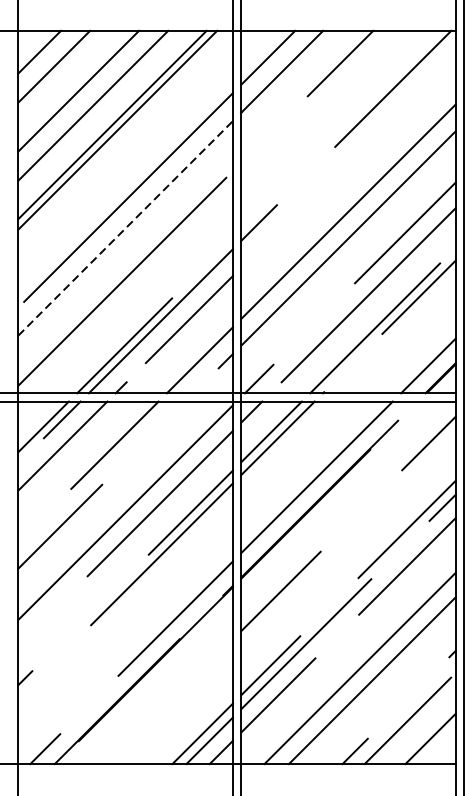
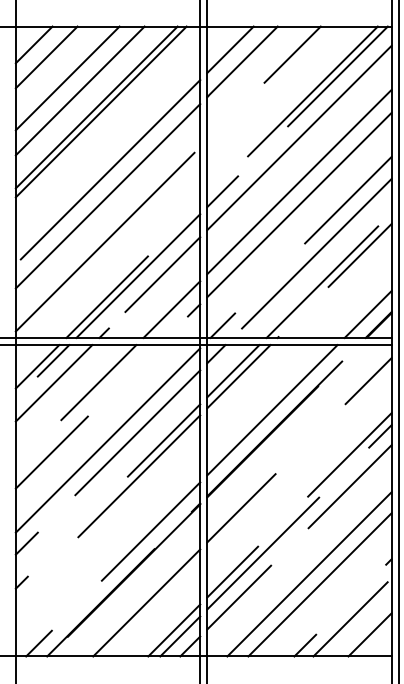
line: (363, 106) -> (312, 91), added
line: (348, 159) -> (299, 137), added
line: (126, 227) -> (108, 195), dashed -> solid
line: (30, 632) -> (26, 543), added
line: (170, 701) -> (146, 602), added

